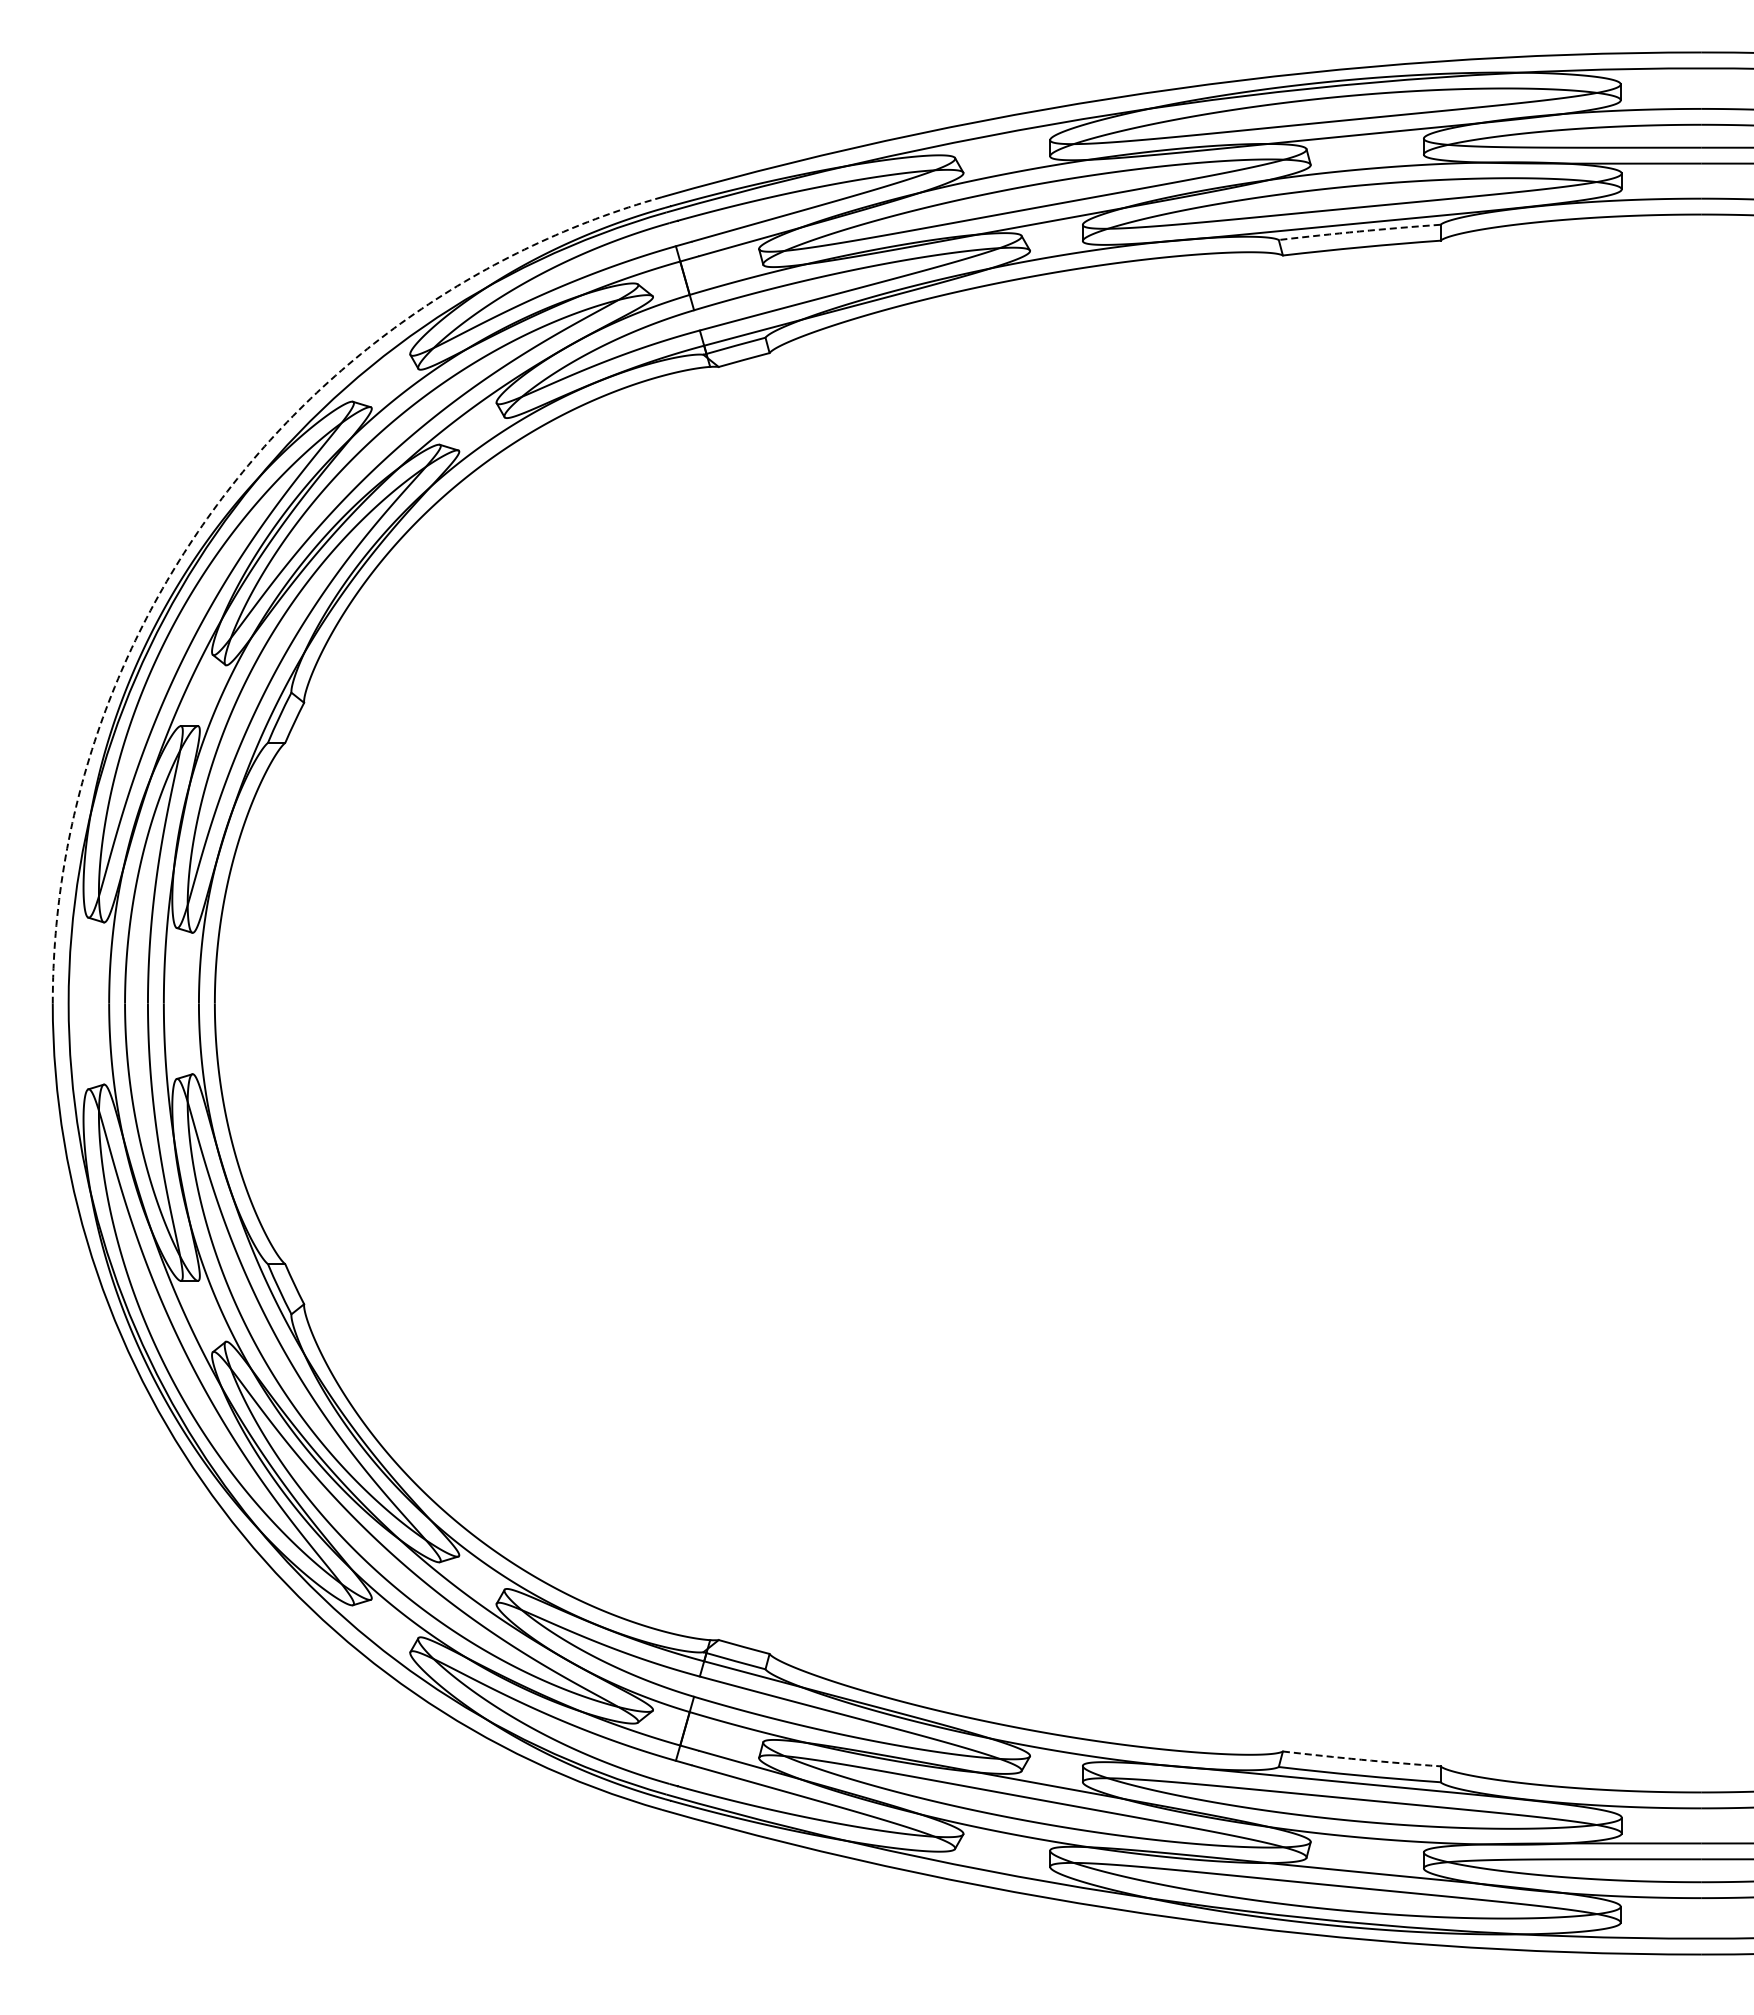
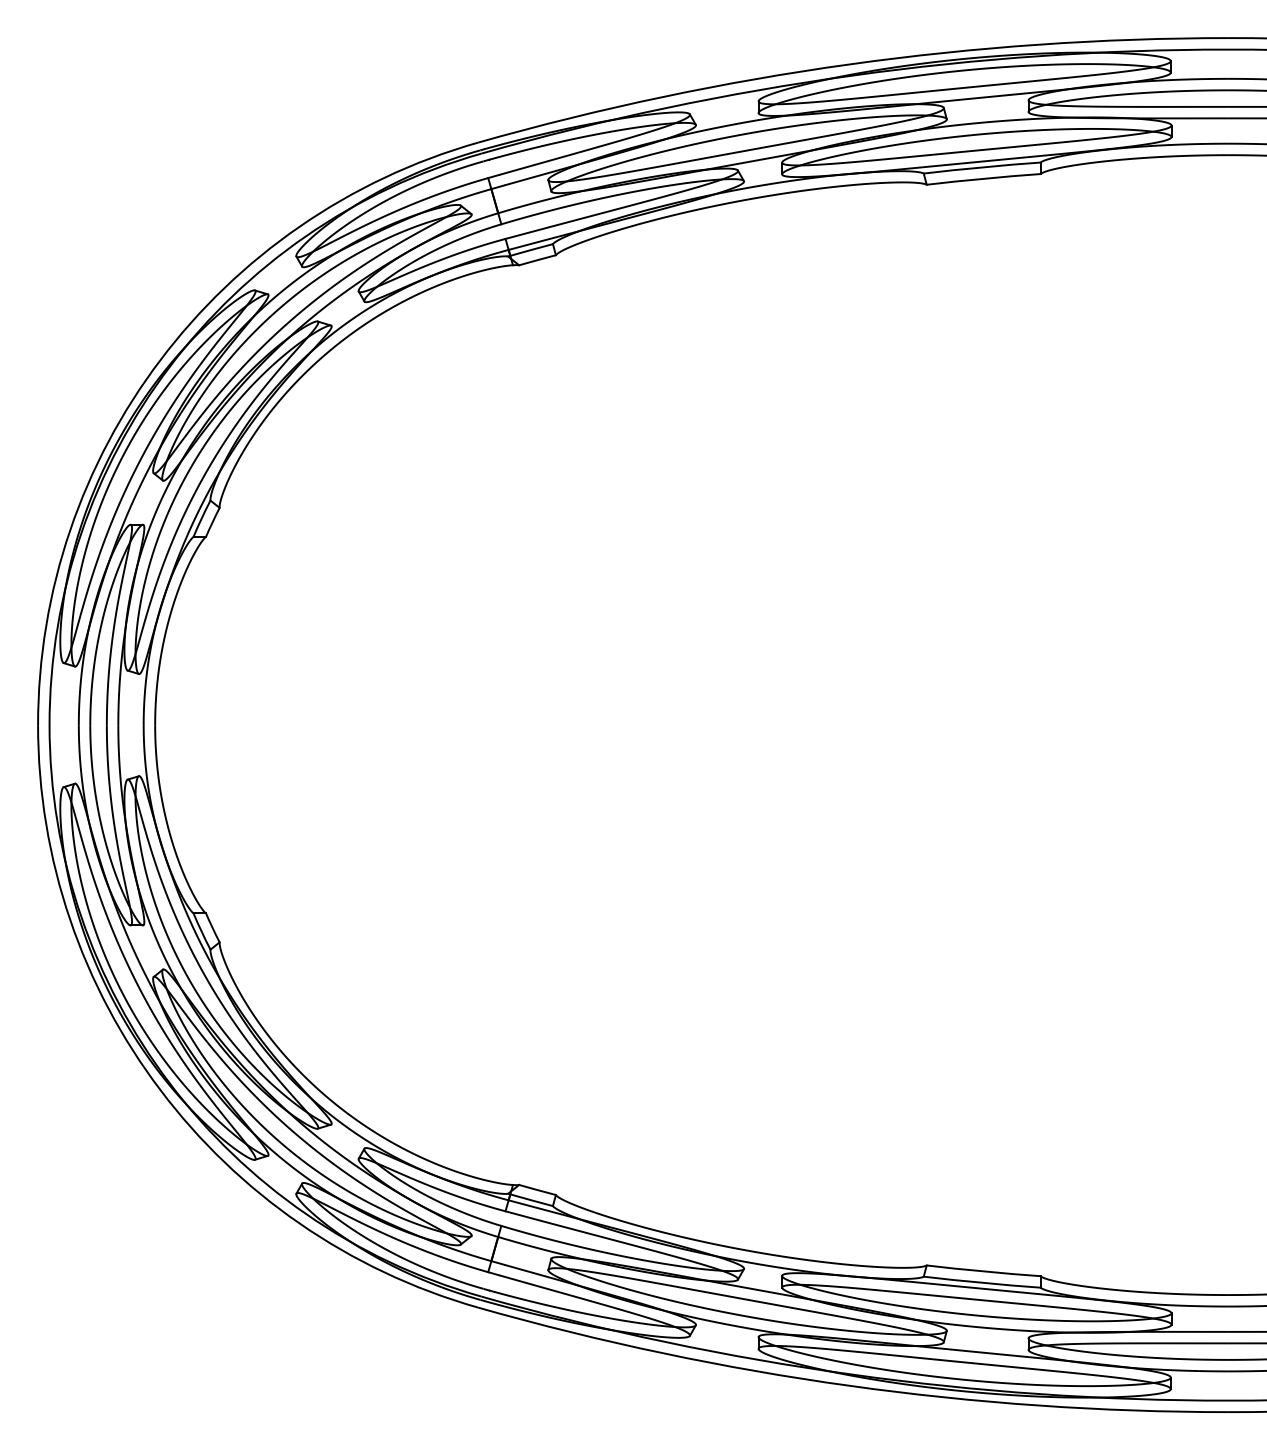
arc: (1359, 231) -> (982, 167), dashed -> solid
arc: (222, 498) -> (160, 360), dashed -> solid
arc: (1361, 1759) -> (983, 1271), dashed -> solid

